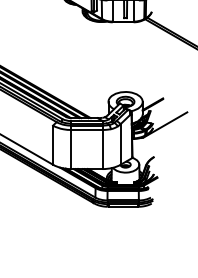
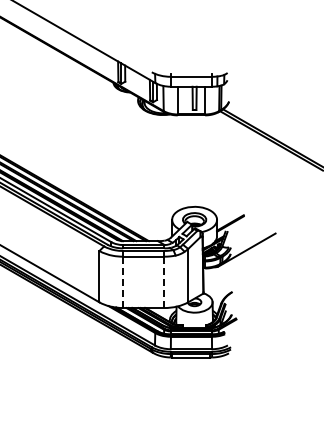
line: (71, 149) -> (123, 282), solid -> dashed
line: (102, 149) -> (164, 282), solid -> dashed

